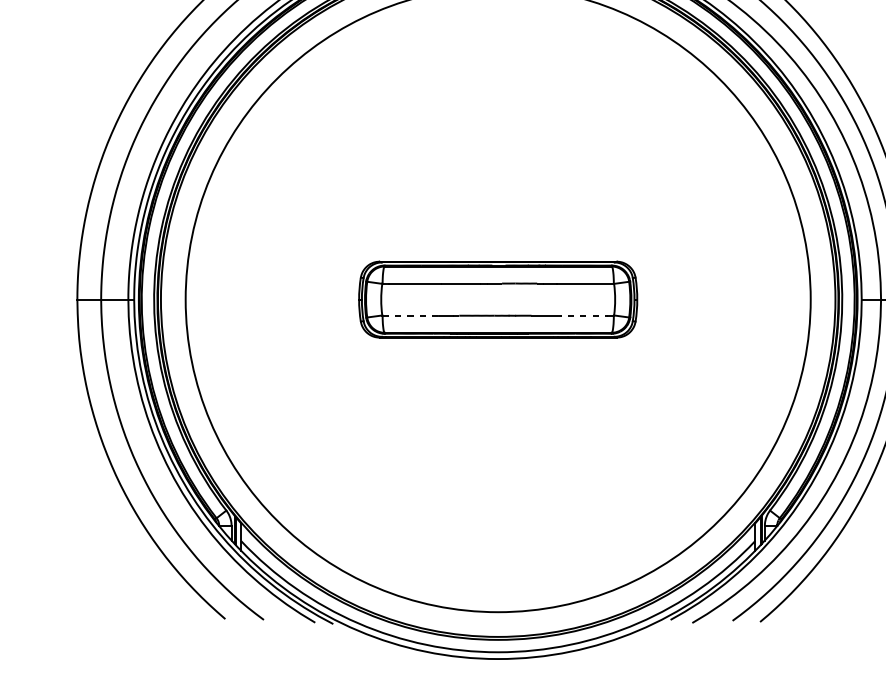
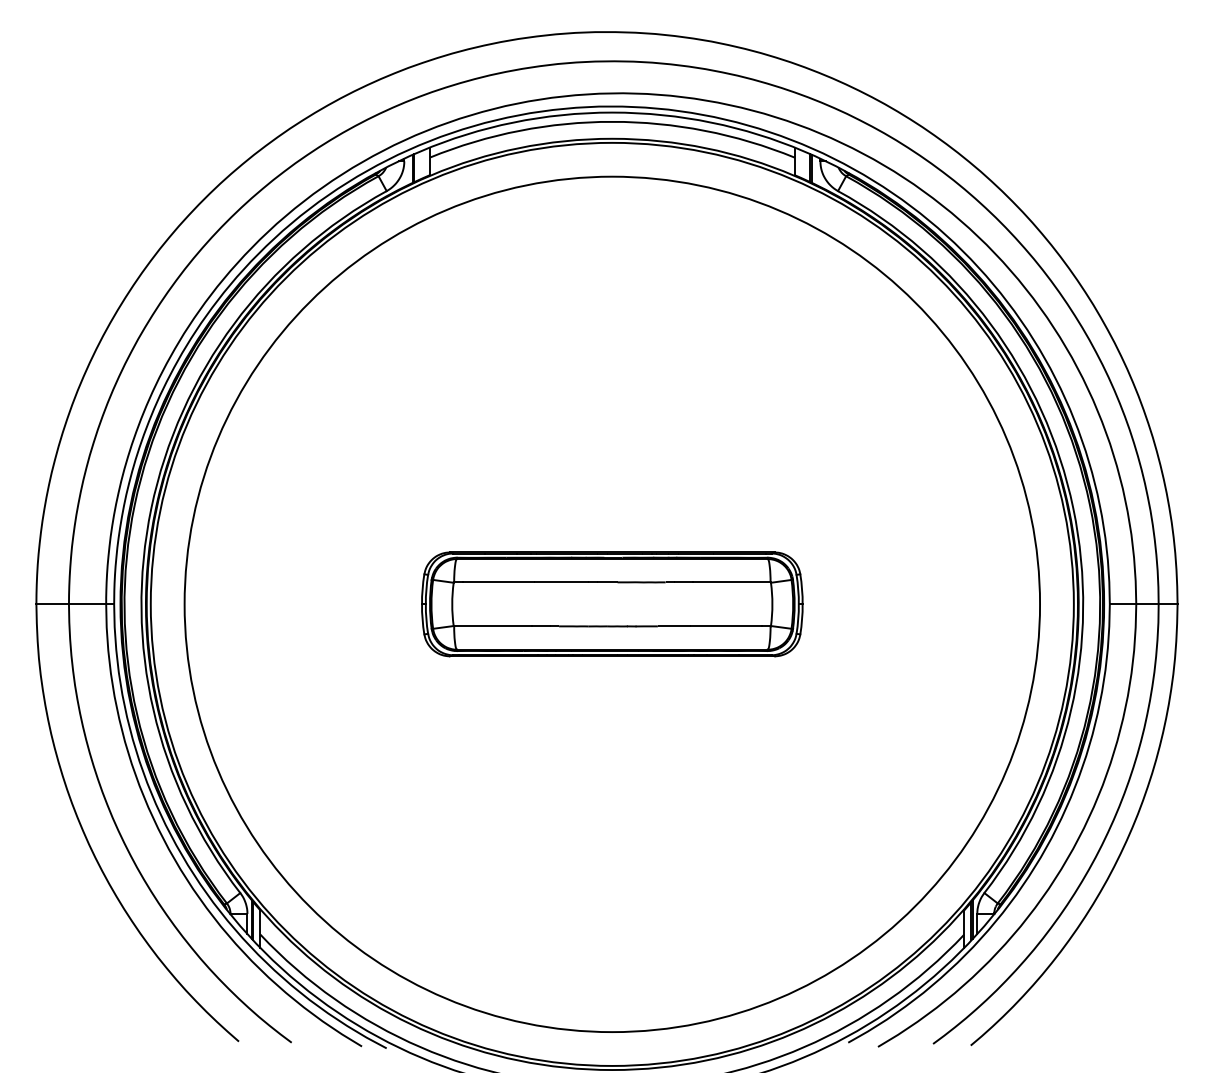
line: (410, 315) -> (492, 626), dashed -> solid
line: (581, 315) -> (726, 626), dashed -> solid

